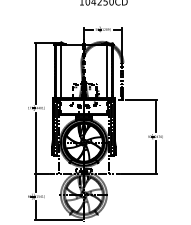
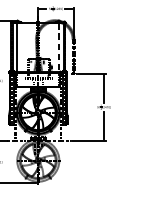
line: (106, 72) -> (59, 48), solid -> dashed

